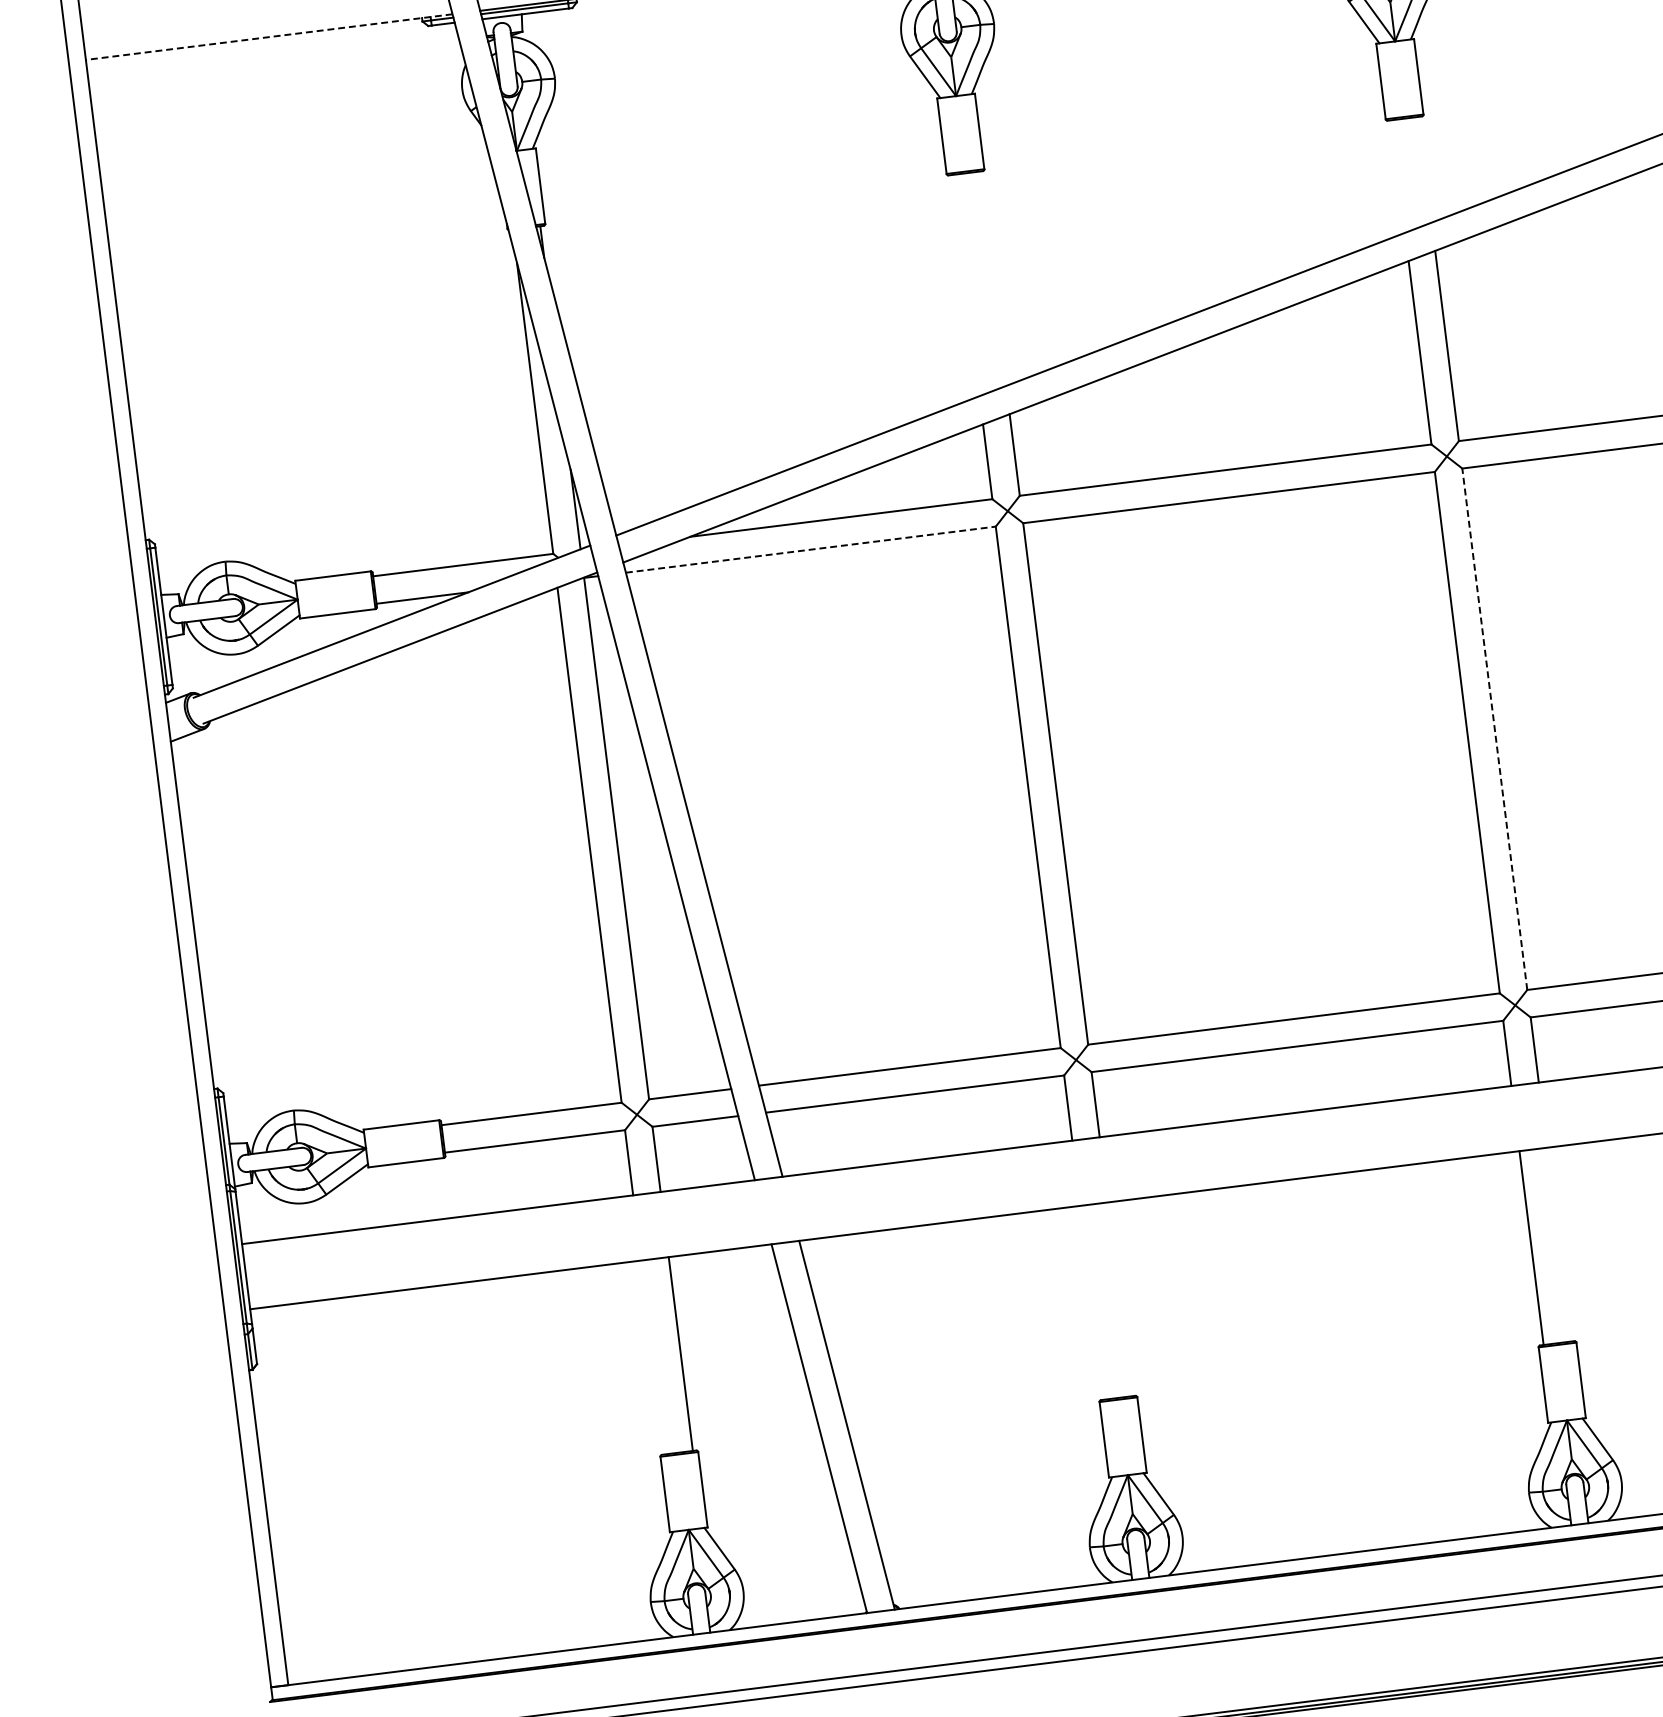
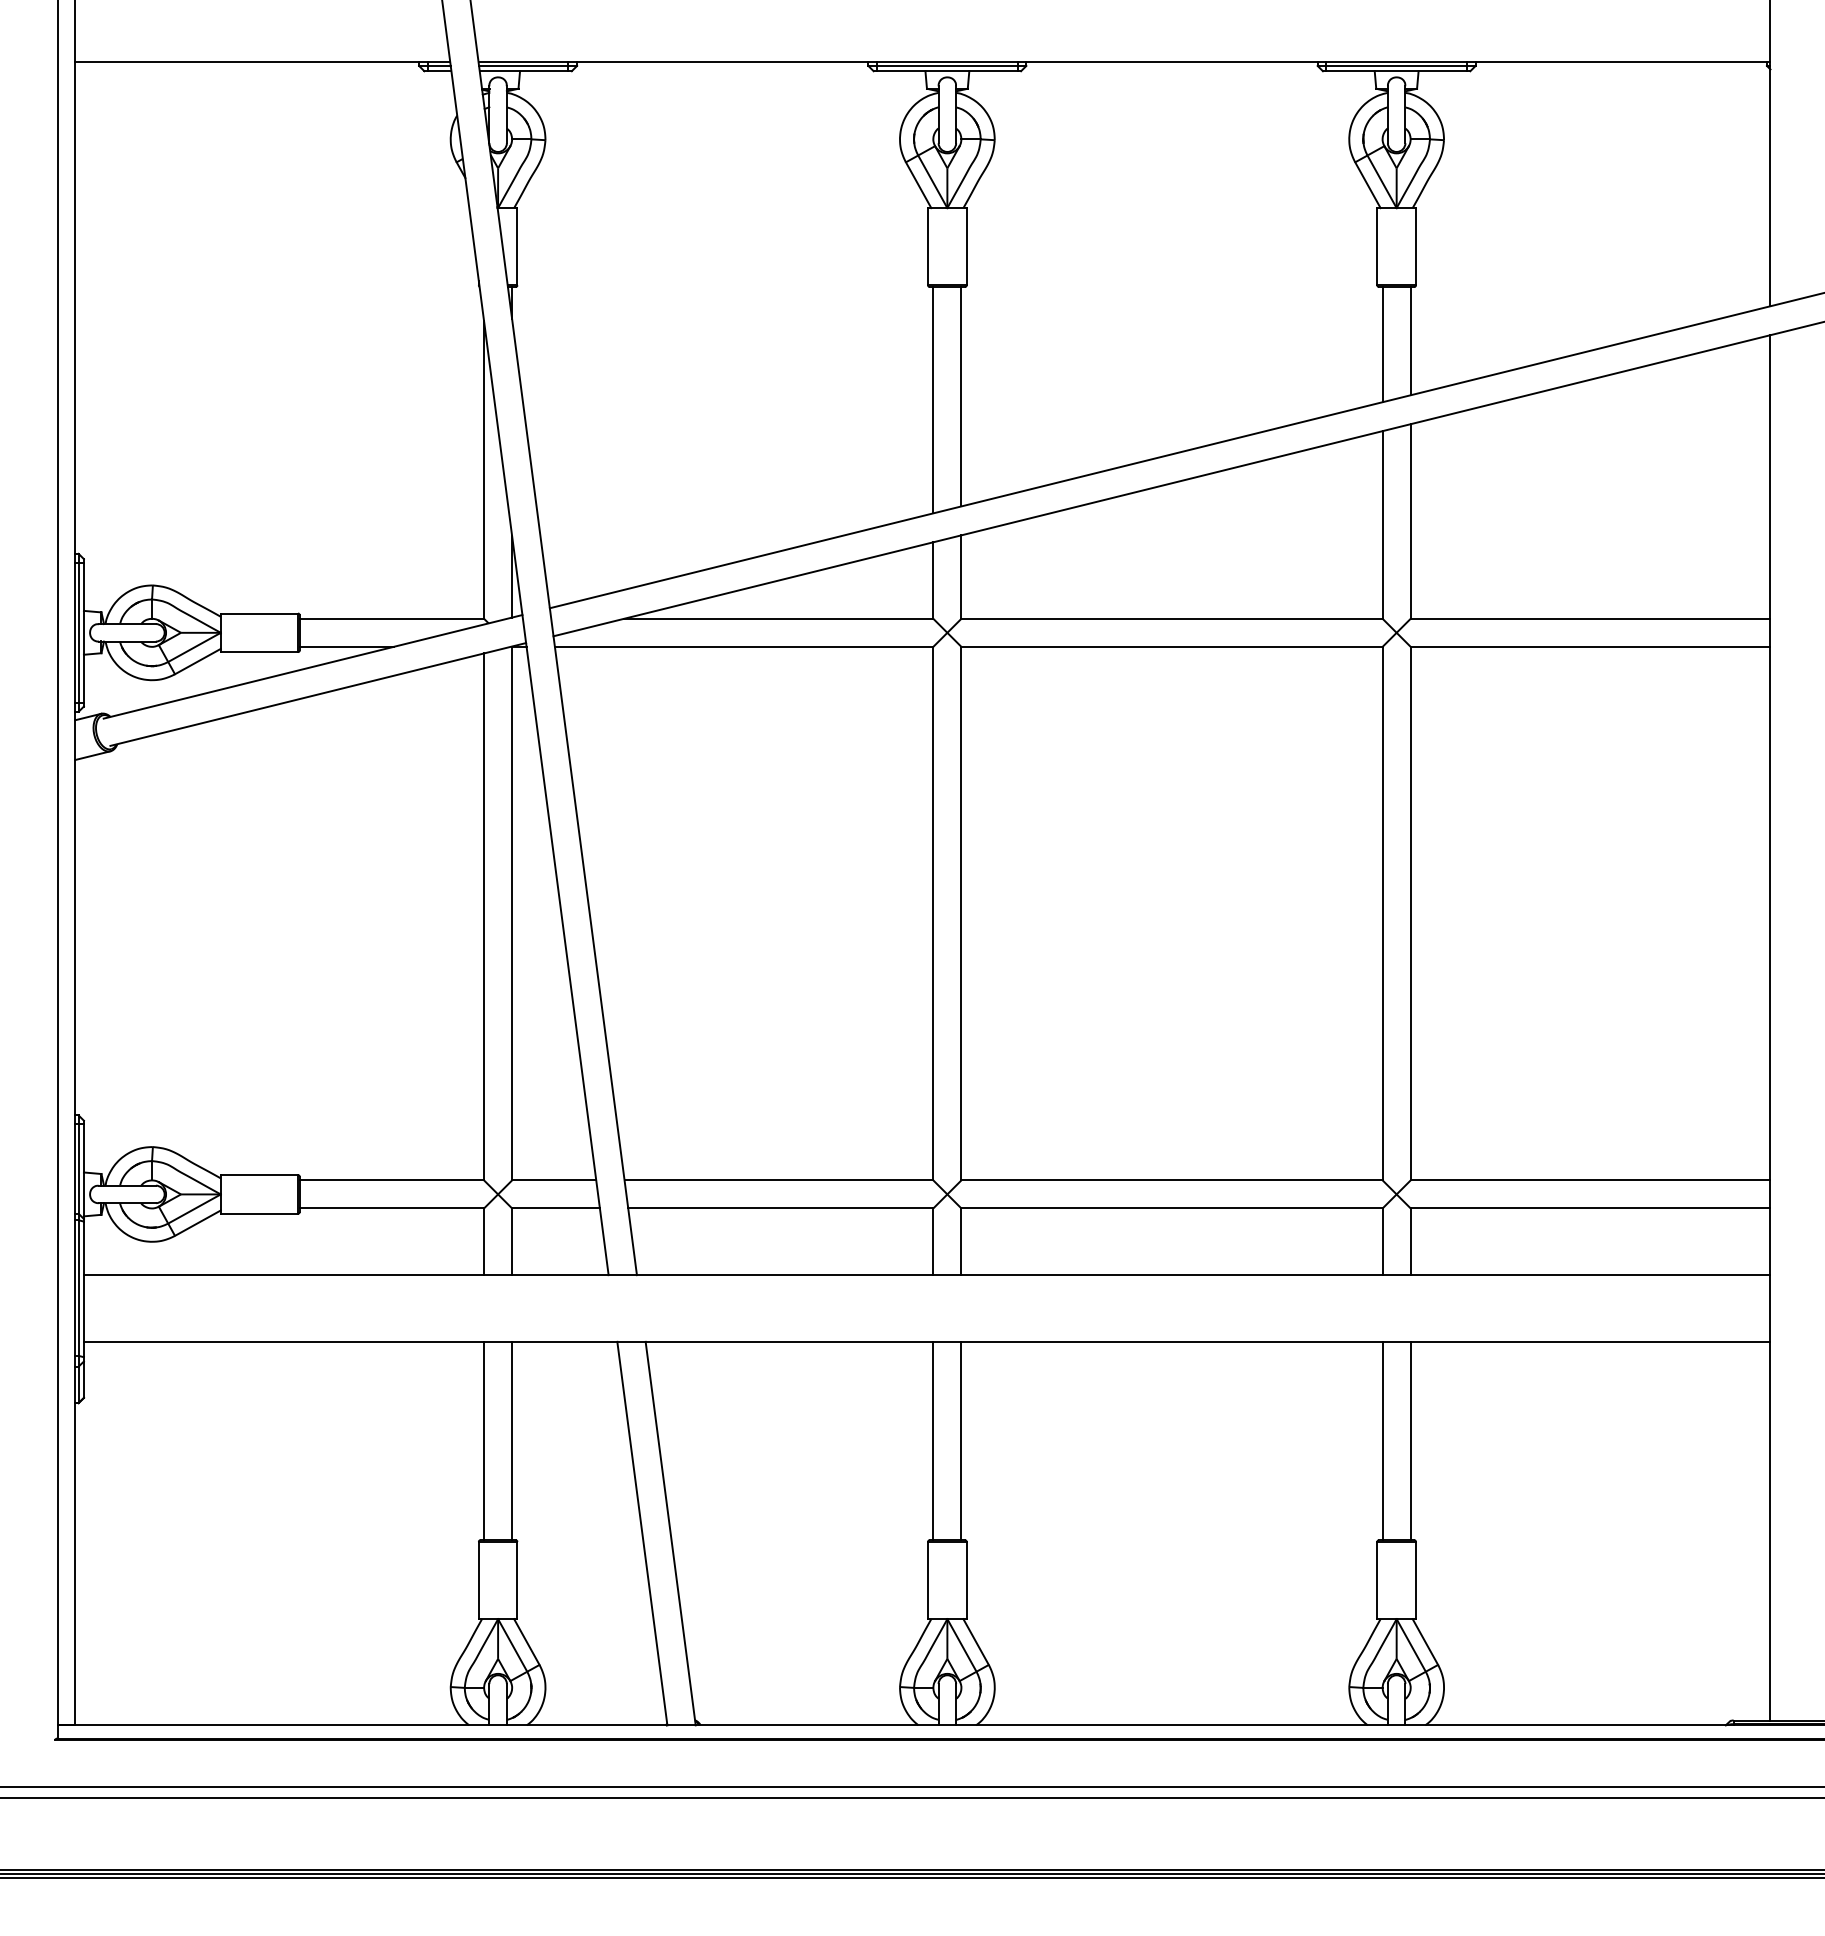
line: (269, 37) -> (262, 62), dashed -> solid
line: (1424, 170) -> (1410, 341), added
line: (1397, 176) -> (1382, 344), added
line: (992, 278) -> (961, 396), added
line: (965, 285) -> (933, 400), added
line: (811, 549) -> (744, 646), dashed -> solid
line: (1494, 729) -> (1410, 913), dashed -> solid
line: (1558, 1244) -> (1410, 1440), added
line: (1119, 1298) -> (961, 1440), added
line: (1092, 1302) -> (933, 1440), added
line: (653, 1356) -> (484, 1440), added

